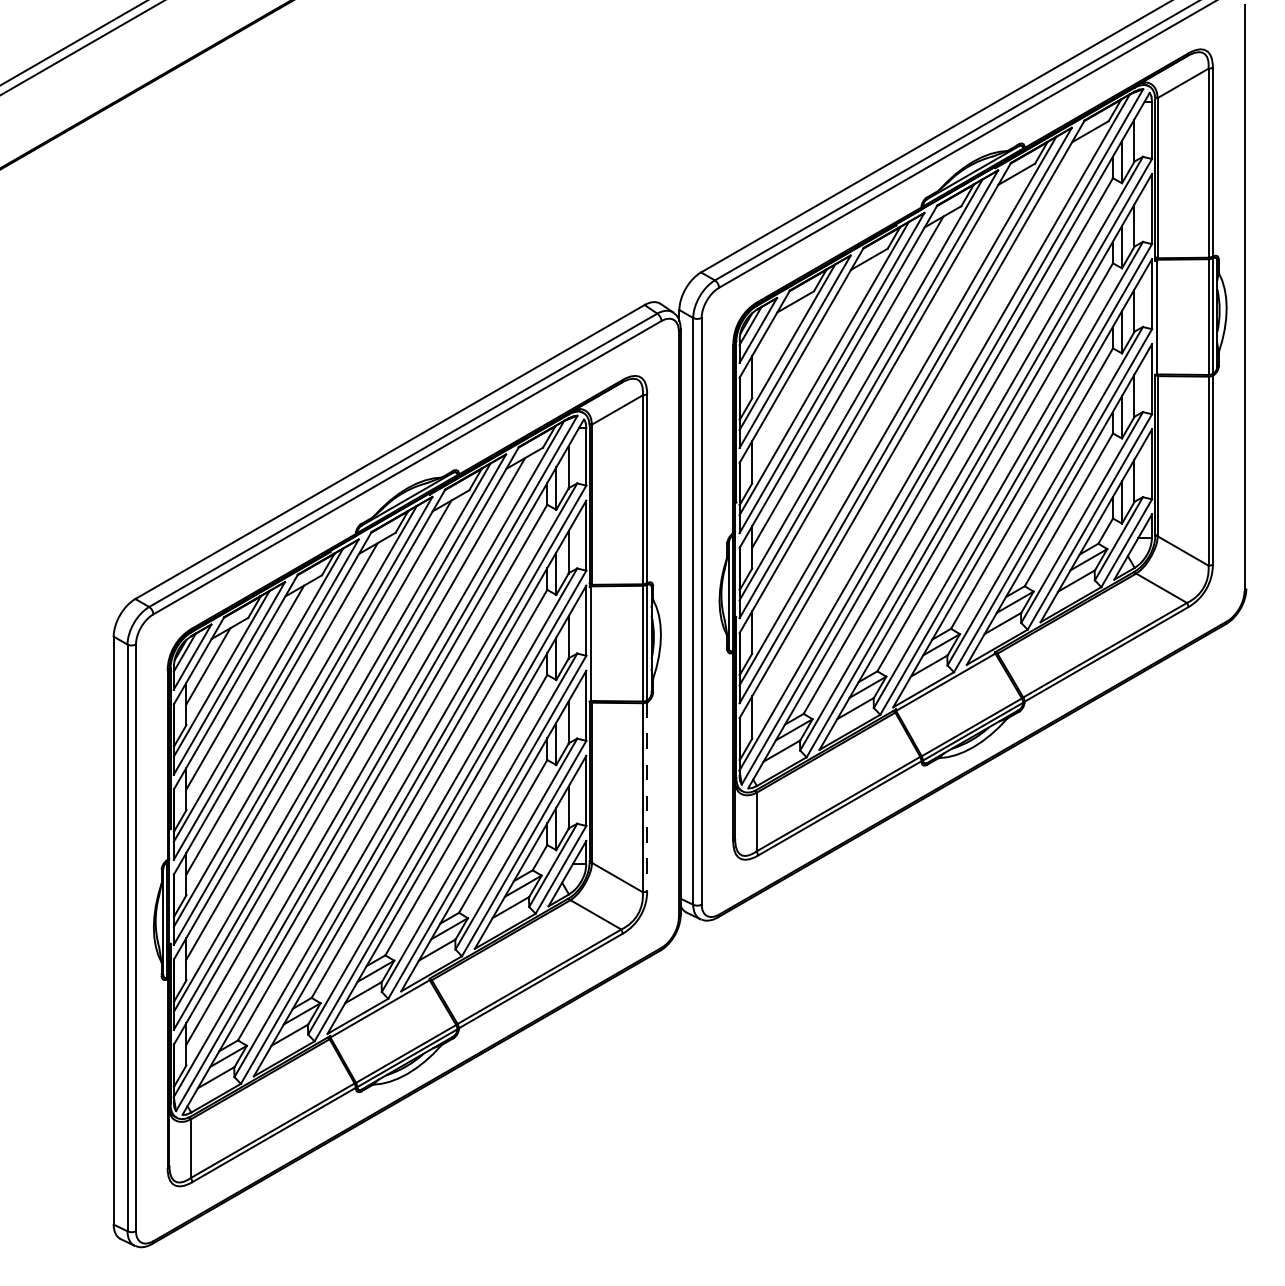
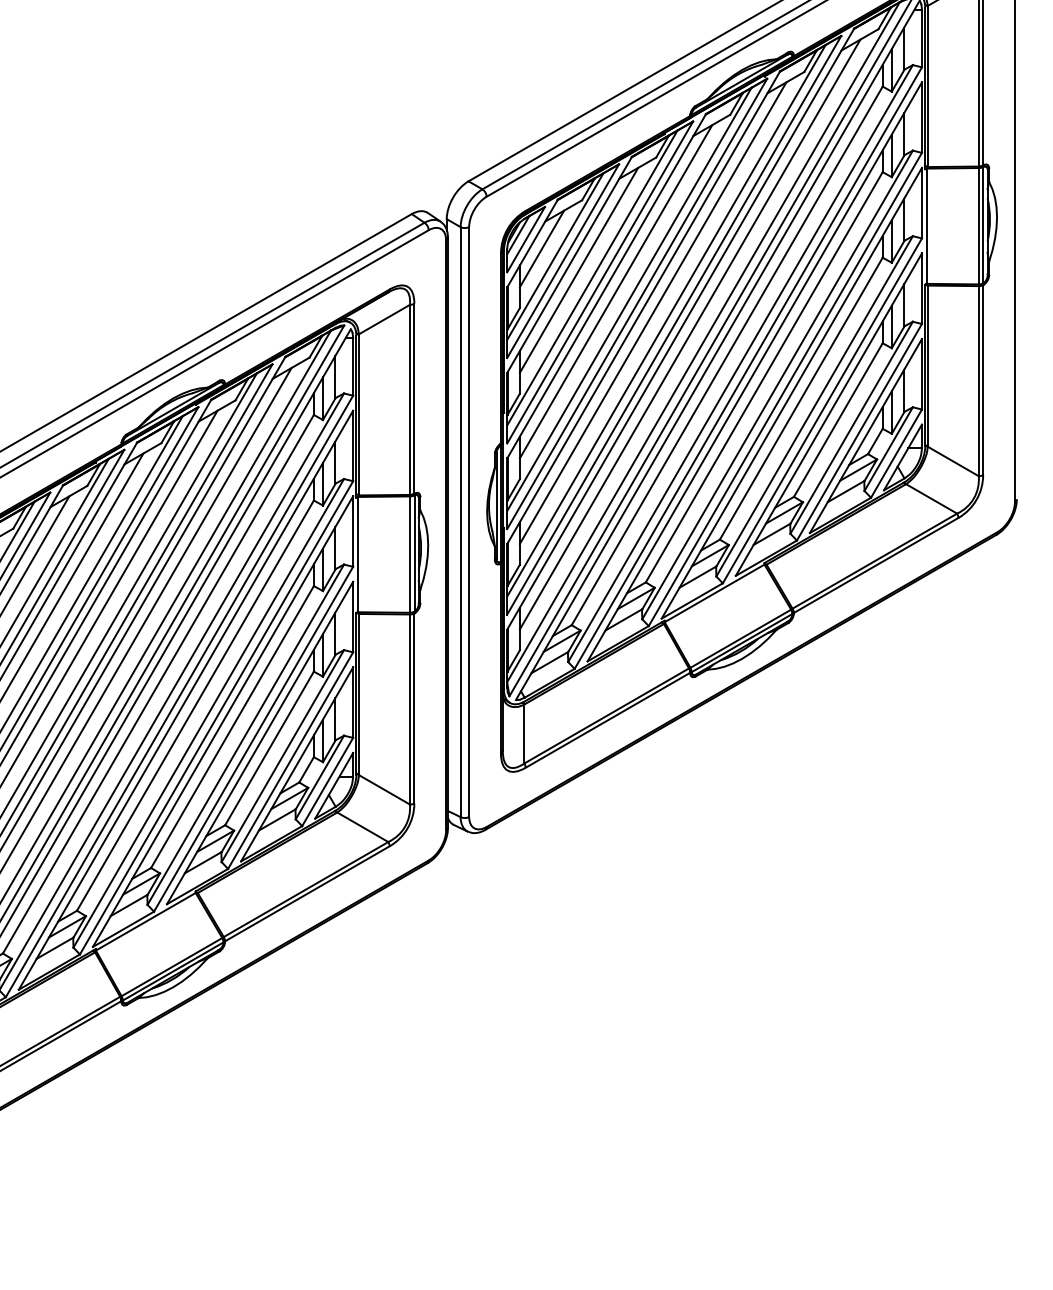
line: (774, 339) -> (542, 248), added
line: (810, 360) -> (578, 269), added
line: (884, 403) -> (652, 313), added
line: (921, 424) -> (690, 334), added
line: (647, 796) -> (414, 708), dashed -> solid

